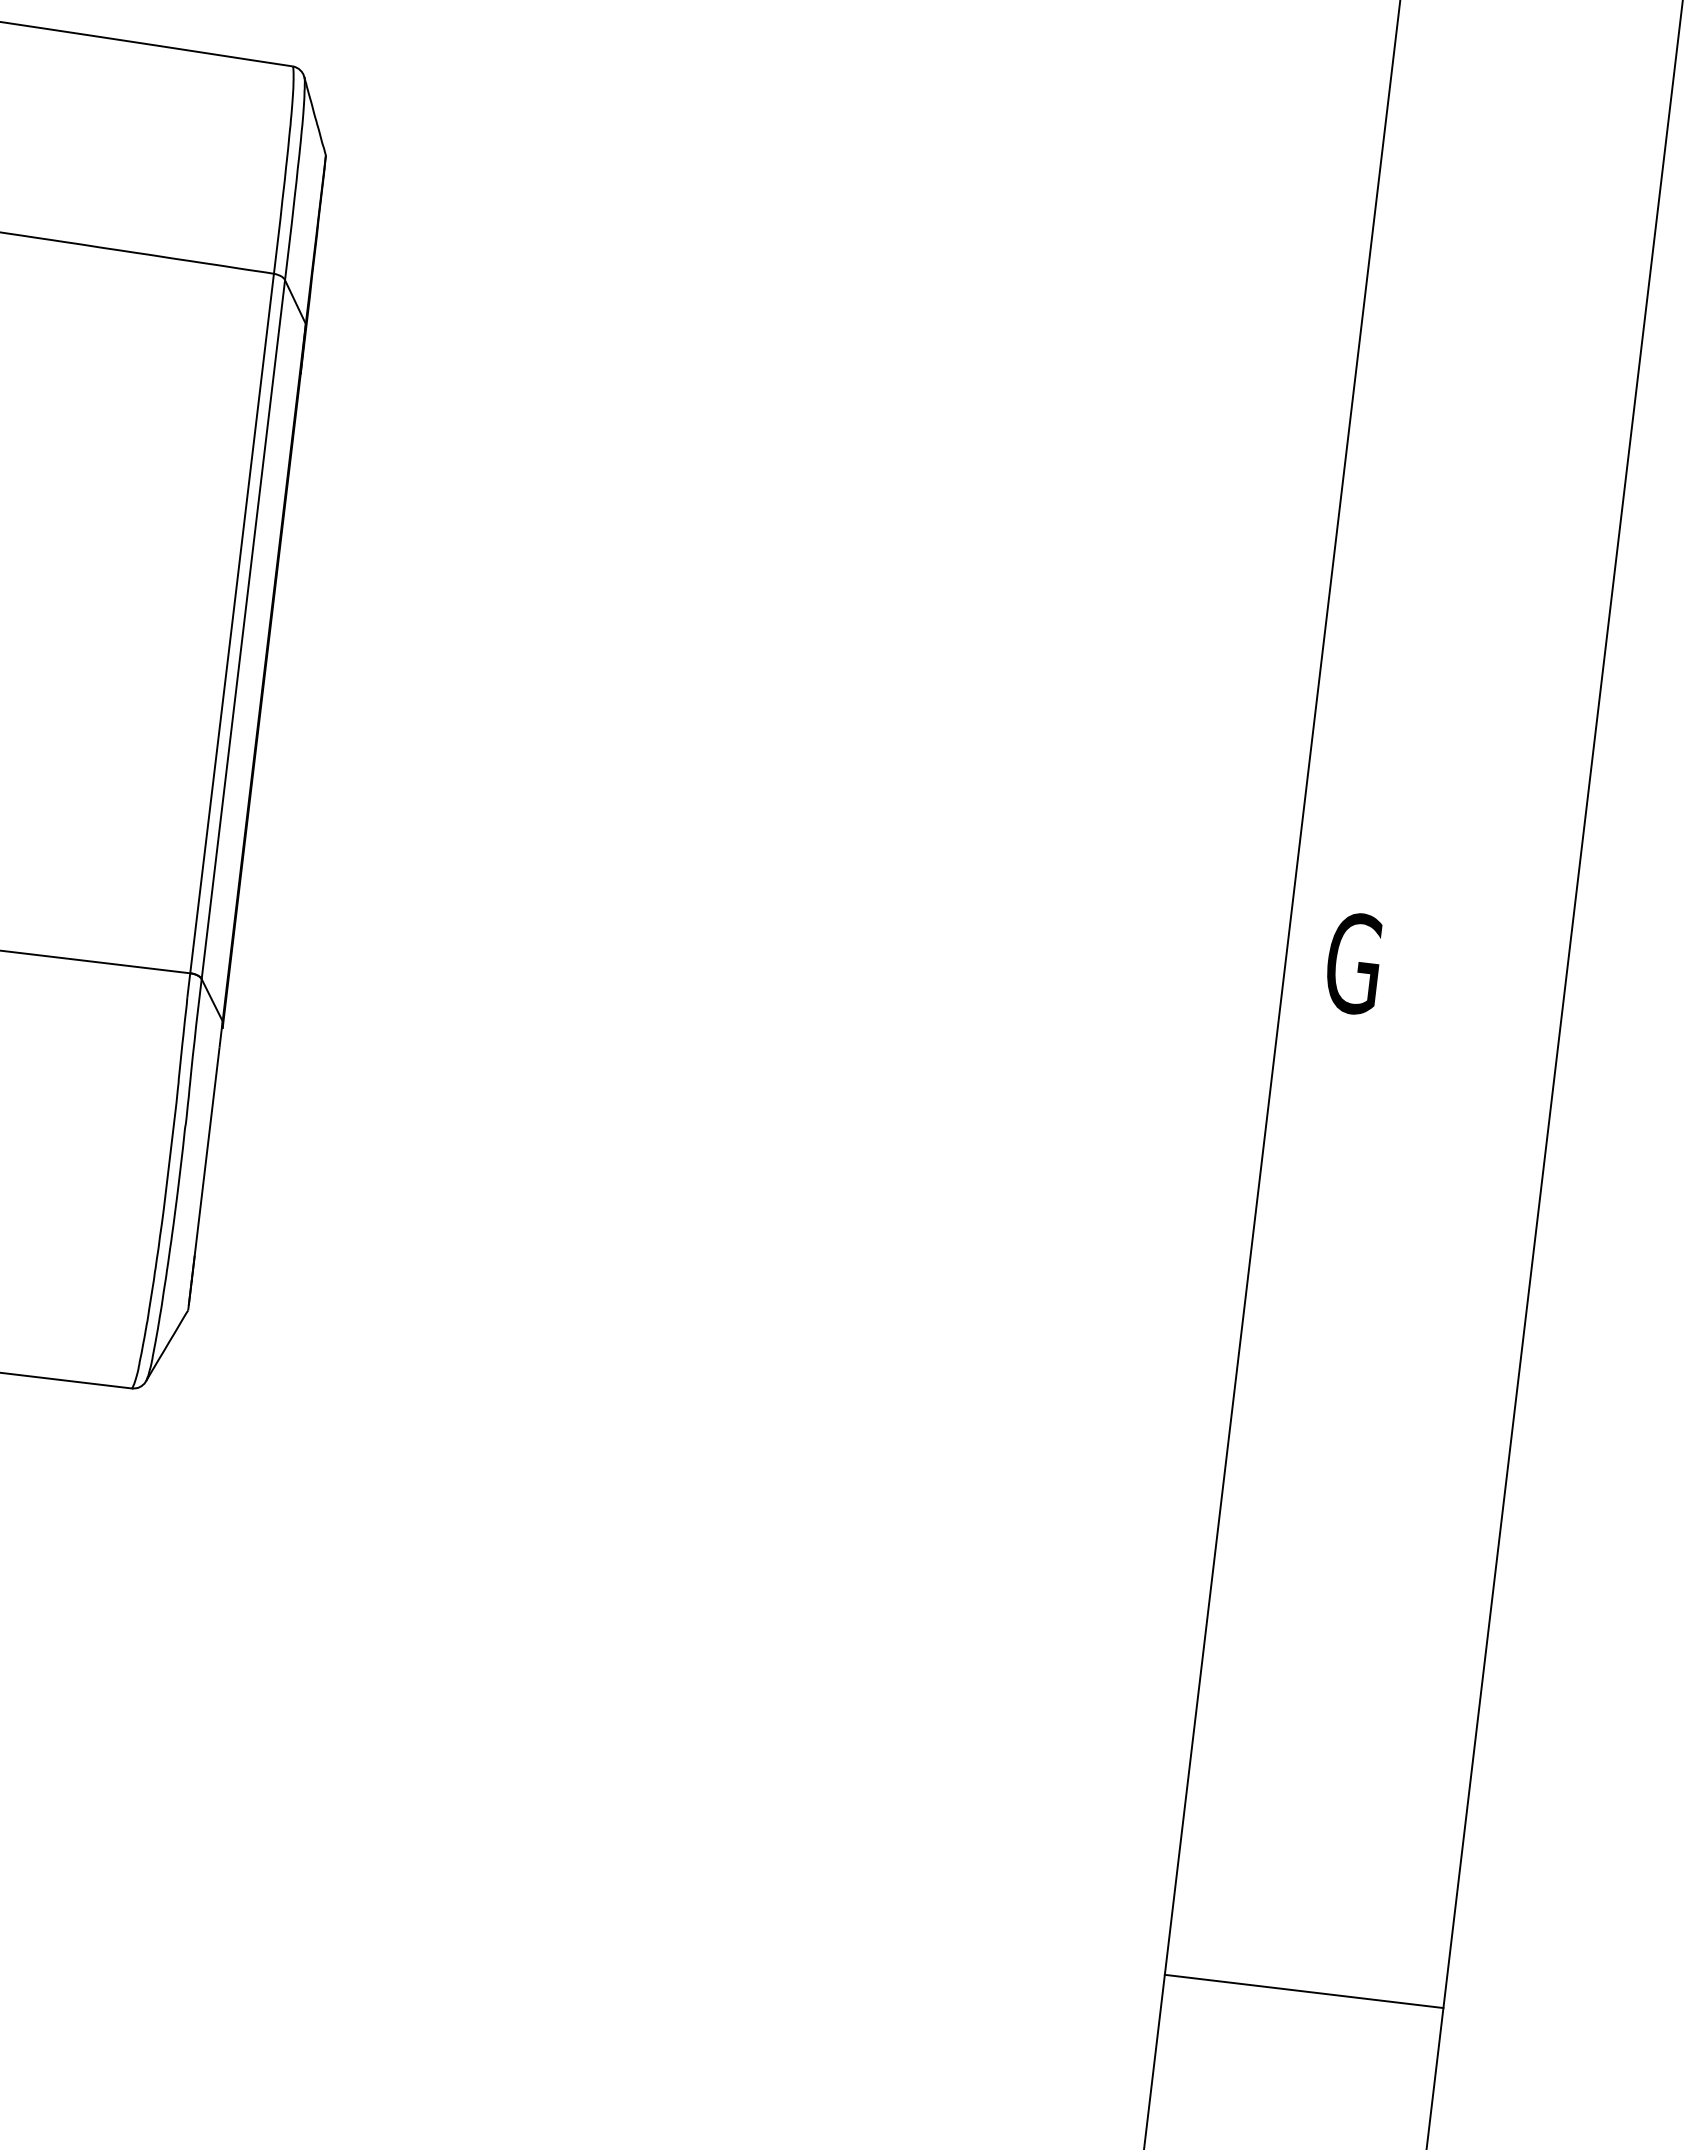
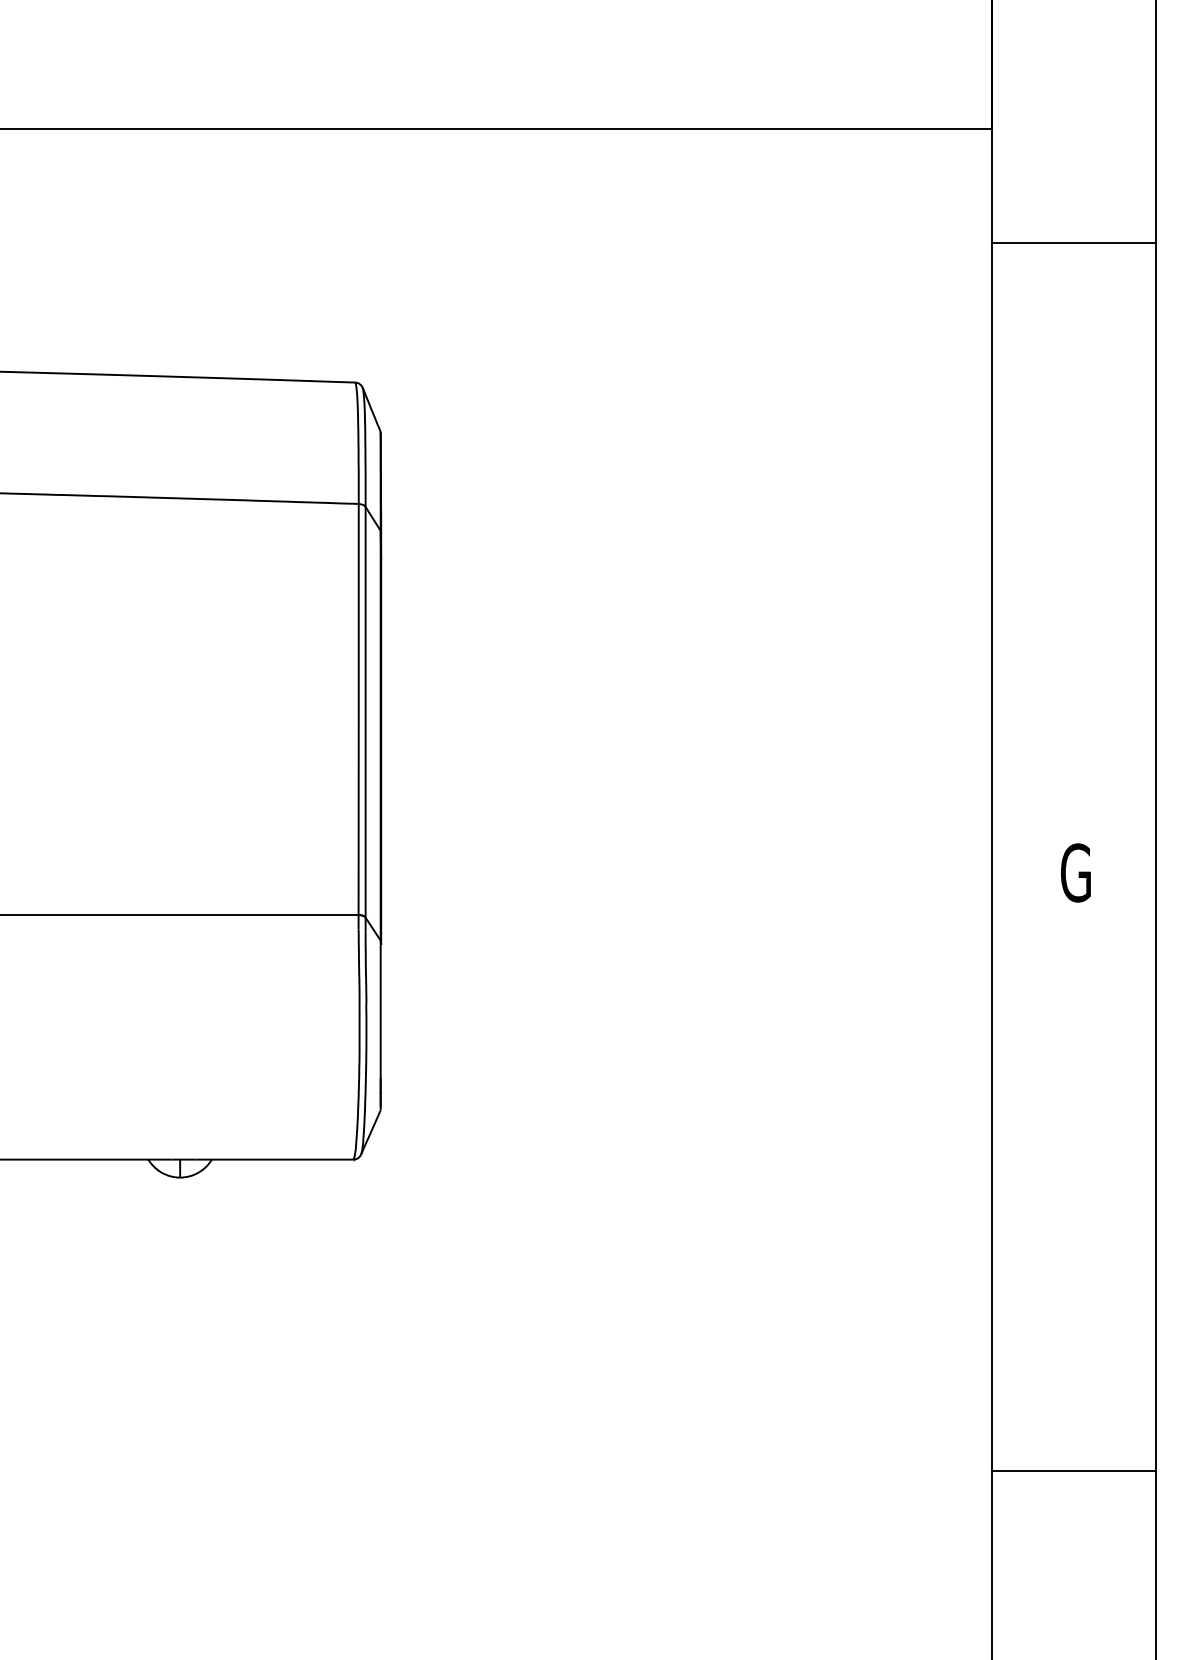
text: (1353, 962) -> (1075, 872), moved
line: (1304, 1990) -> (1074, 1470), moved

